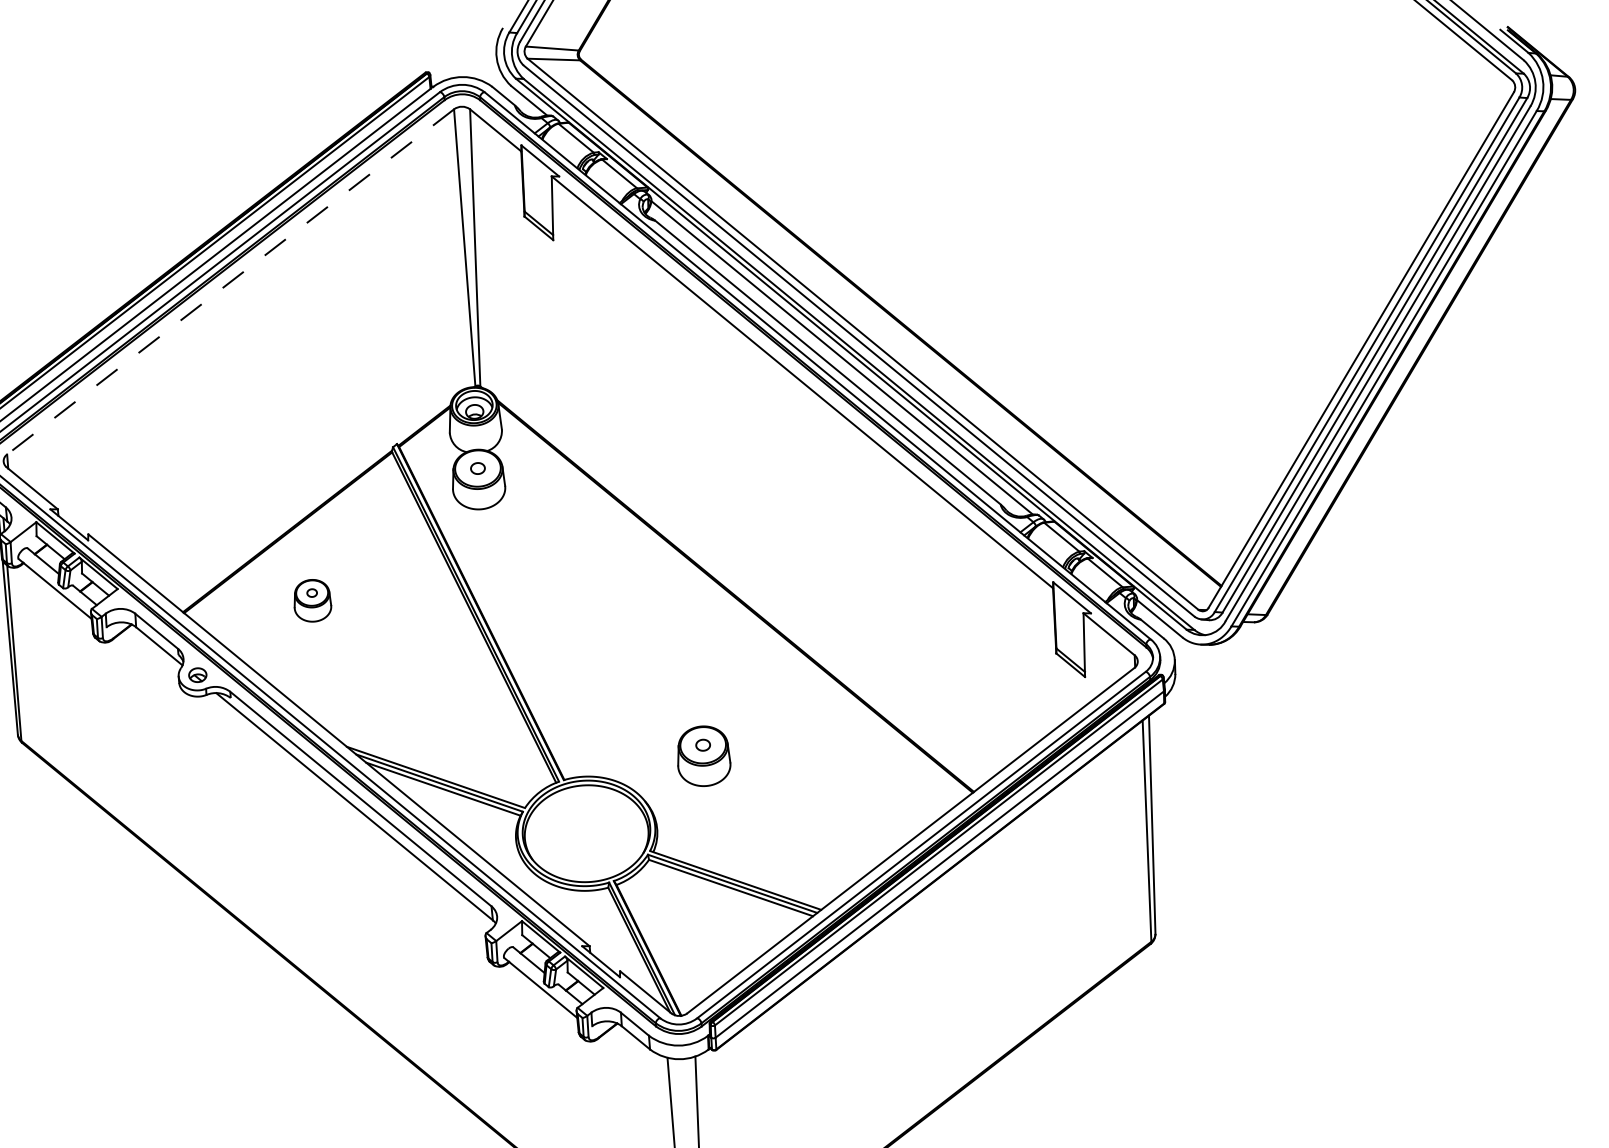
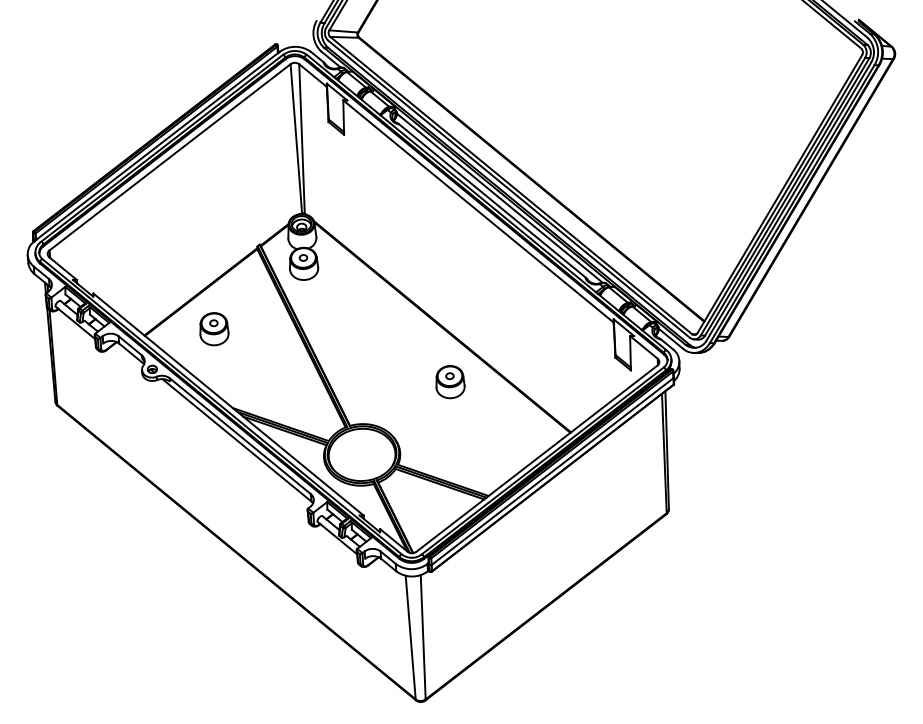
line: (229, 282) -> (169, 157), dashed -> solid
part: (312, 601) -> (214, 329), size x1.43
part: (704, 756) -> (450, 382), moved

